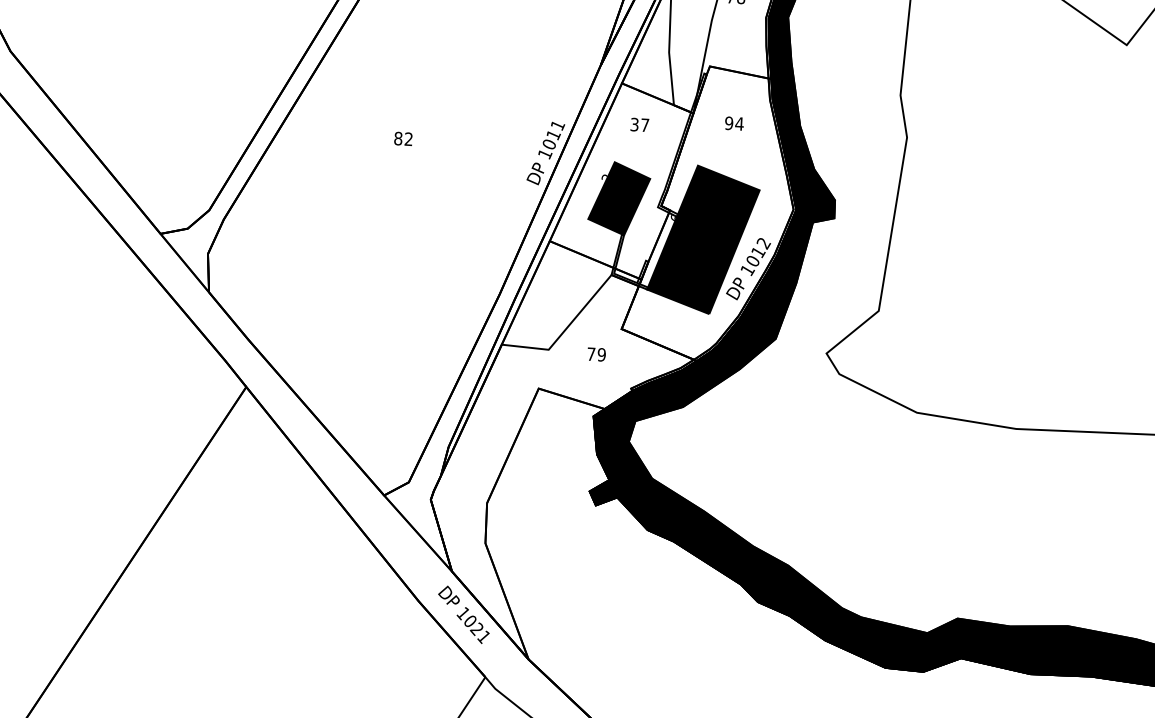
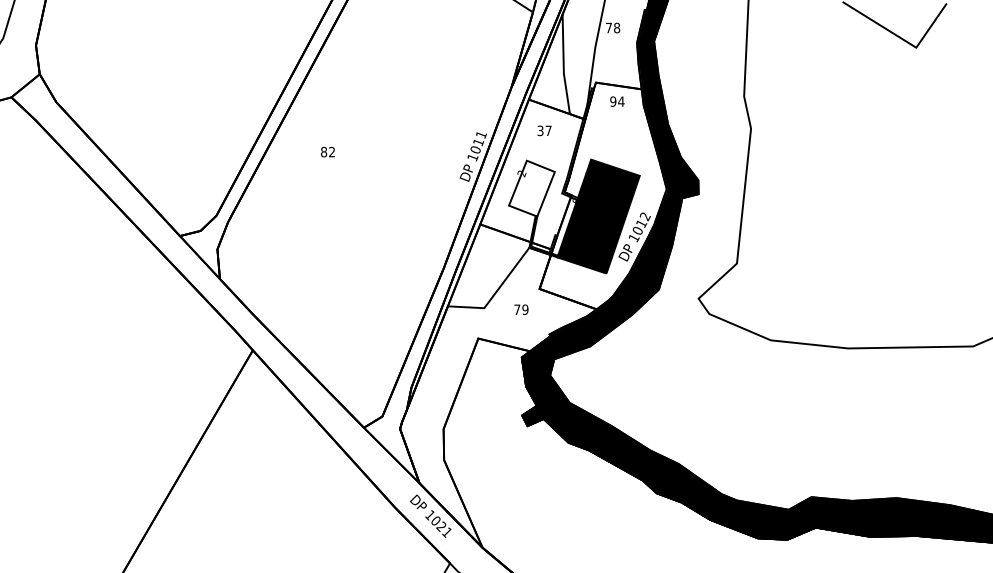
text: (734, 123) -> (617, 101), moved
text: (402, 138) -> (327, 151), moved
fill: (618, 198) -> (531, 188), removed

